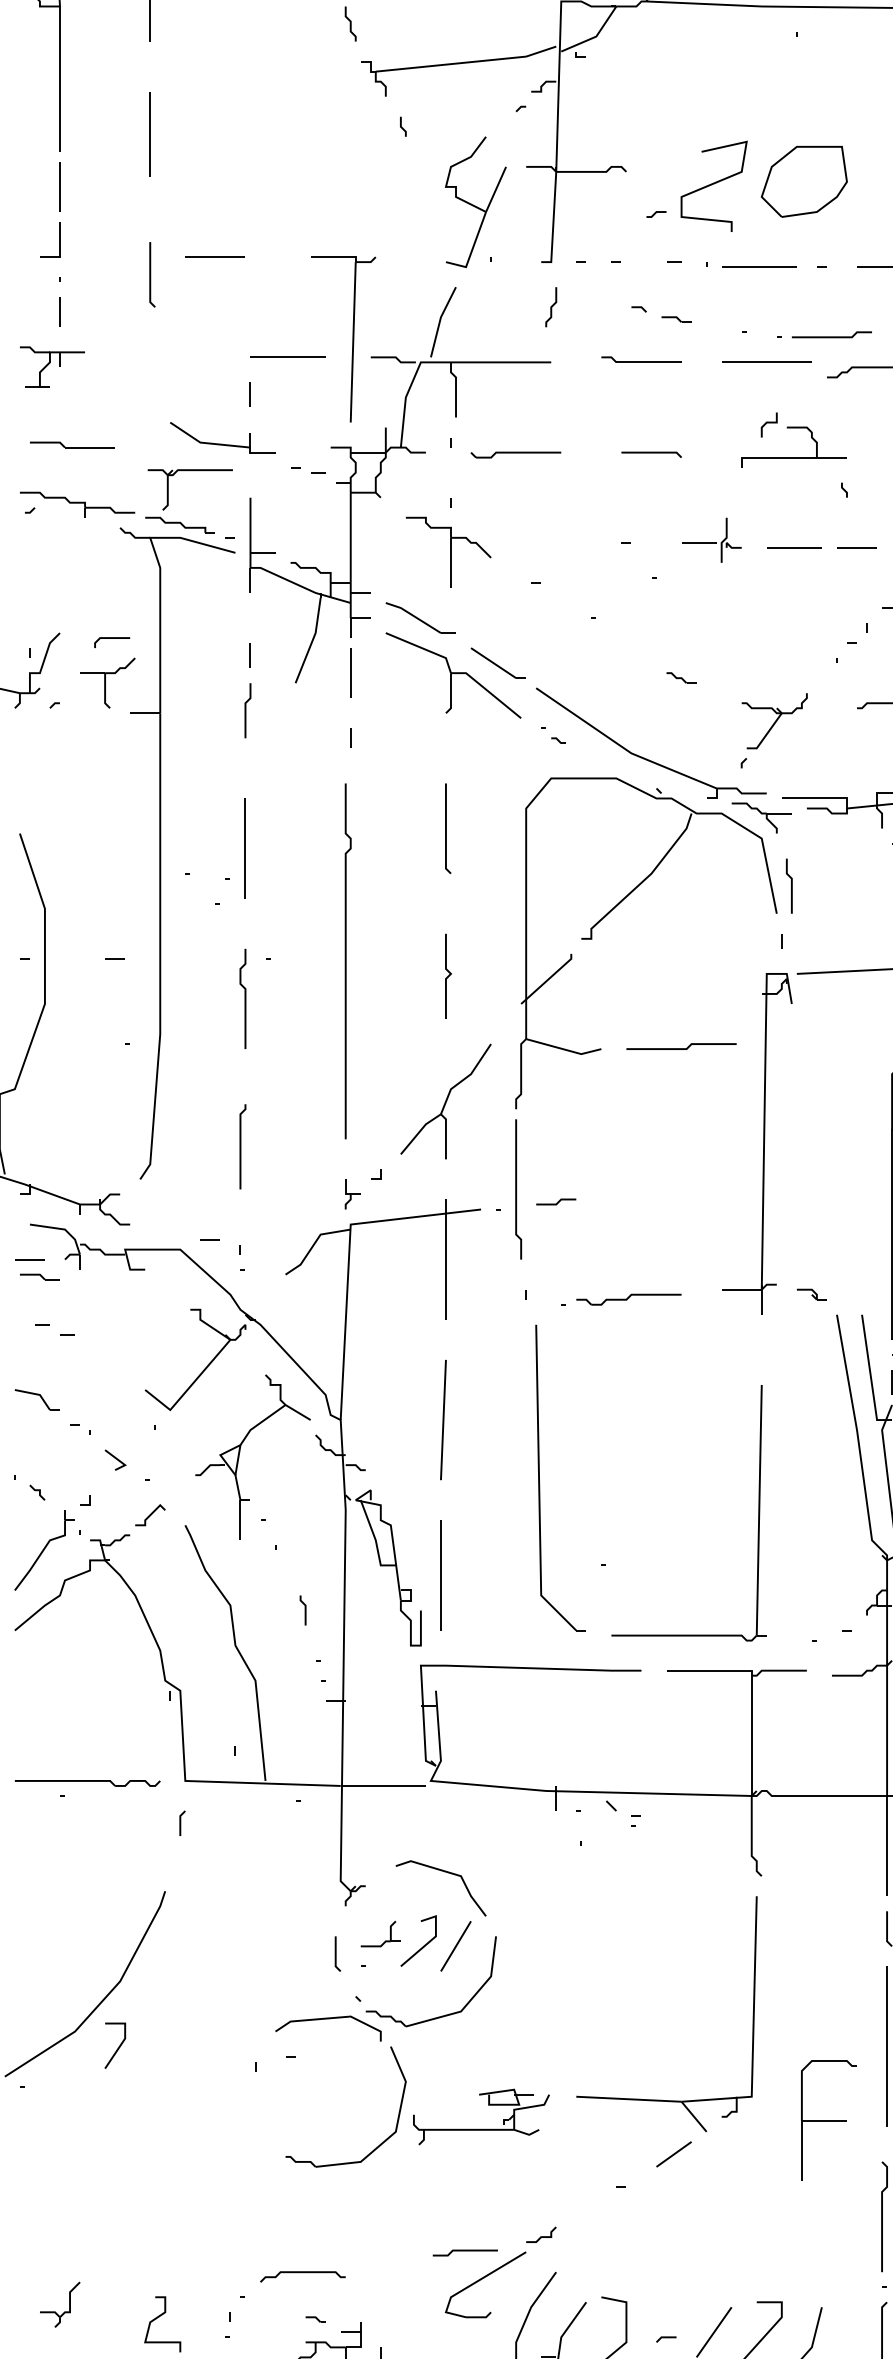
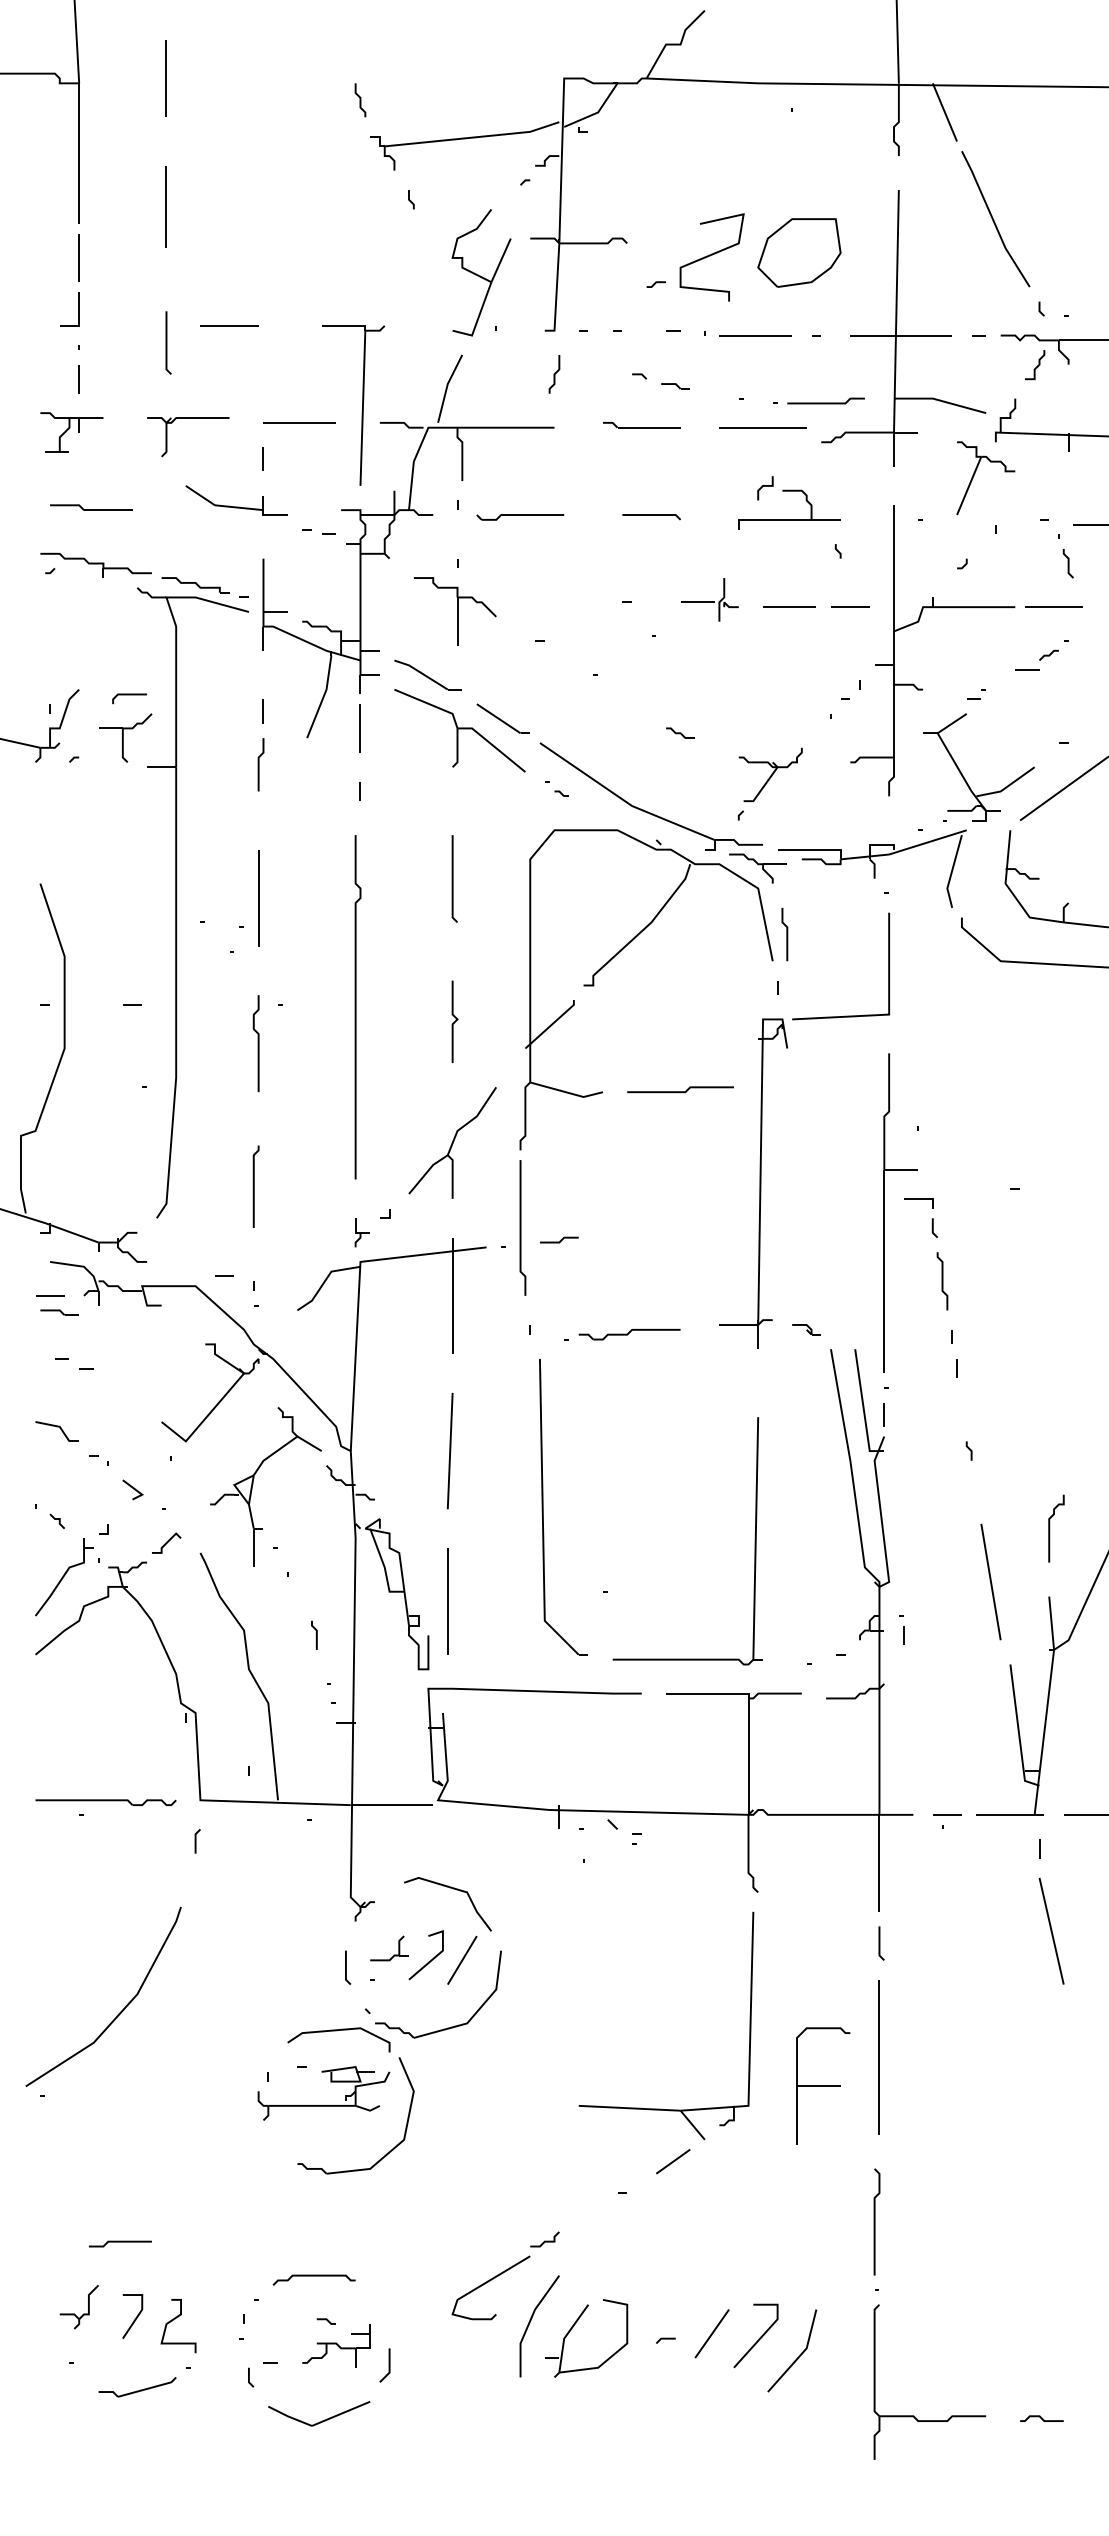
part: (190, 470) -> (188, 418), moved
line: (118, 2046) -> (135, 2317), moved
part: (829, 2120) -> (823, 2085), moved
part: (480, 2129) -> (323, 2105), moved
line: (465, 2251) -> (120, 2242), moved

